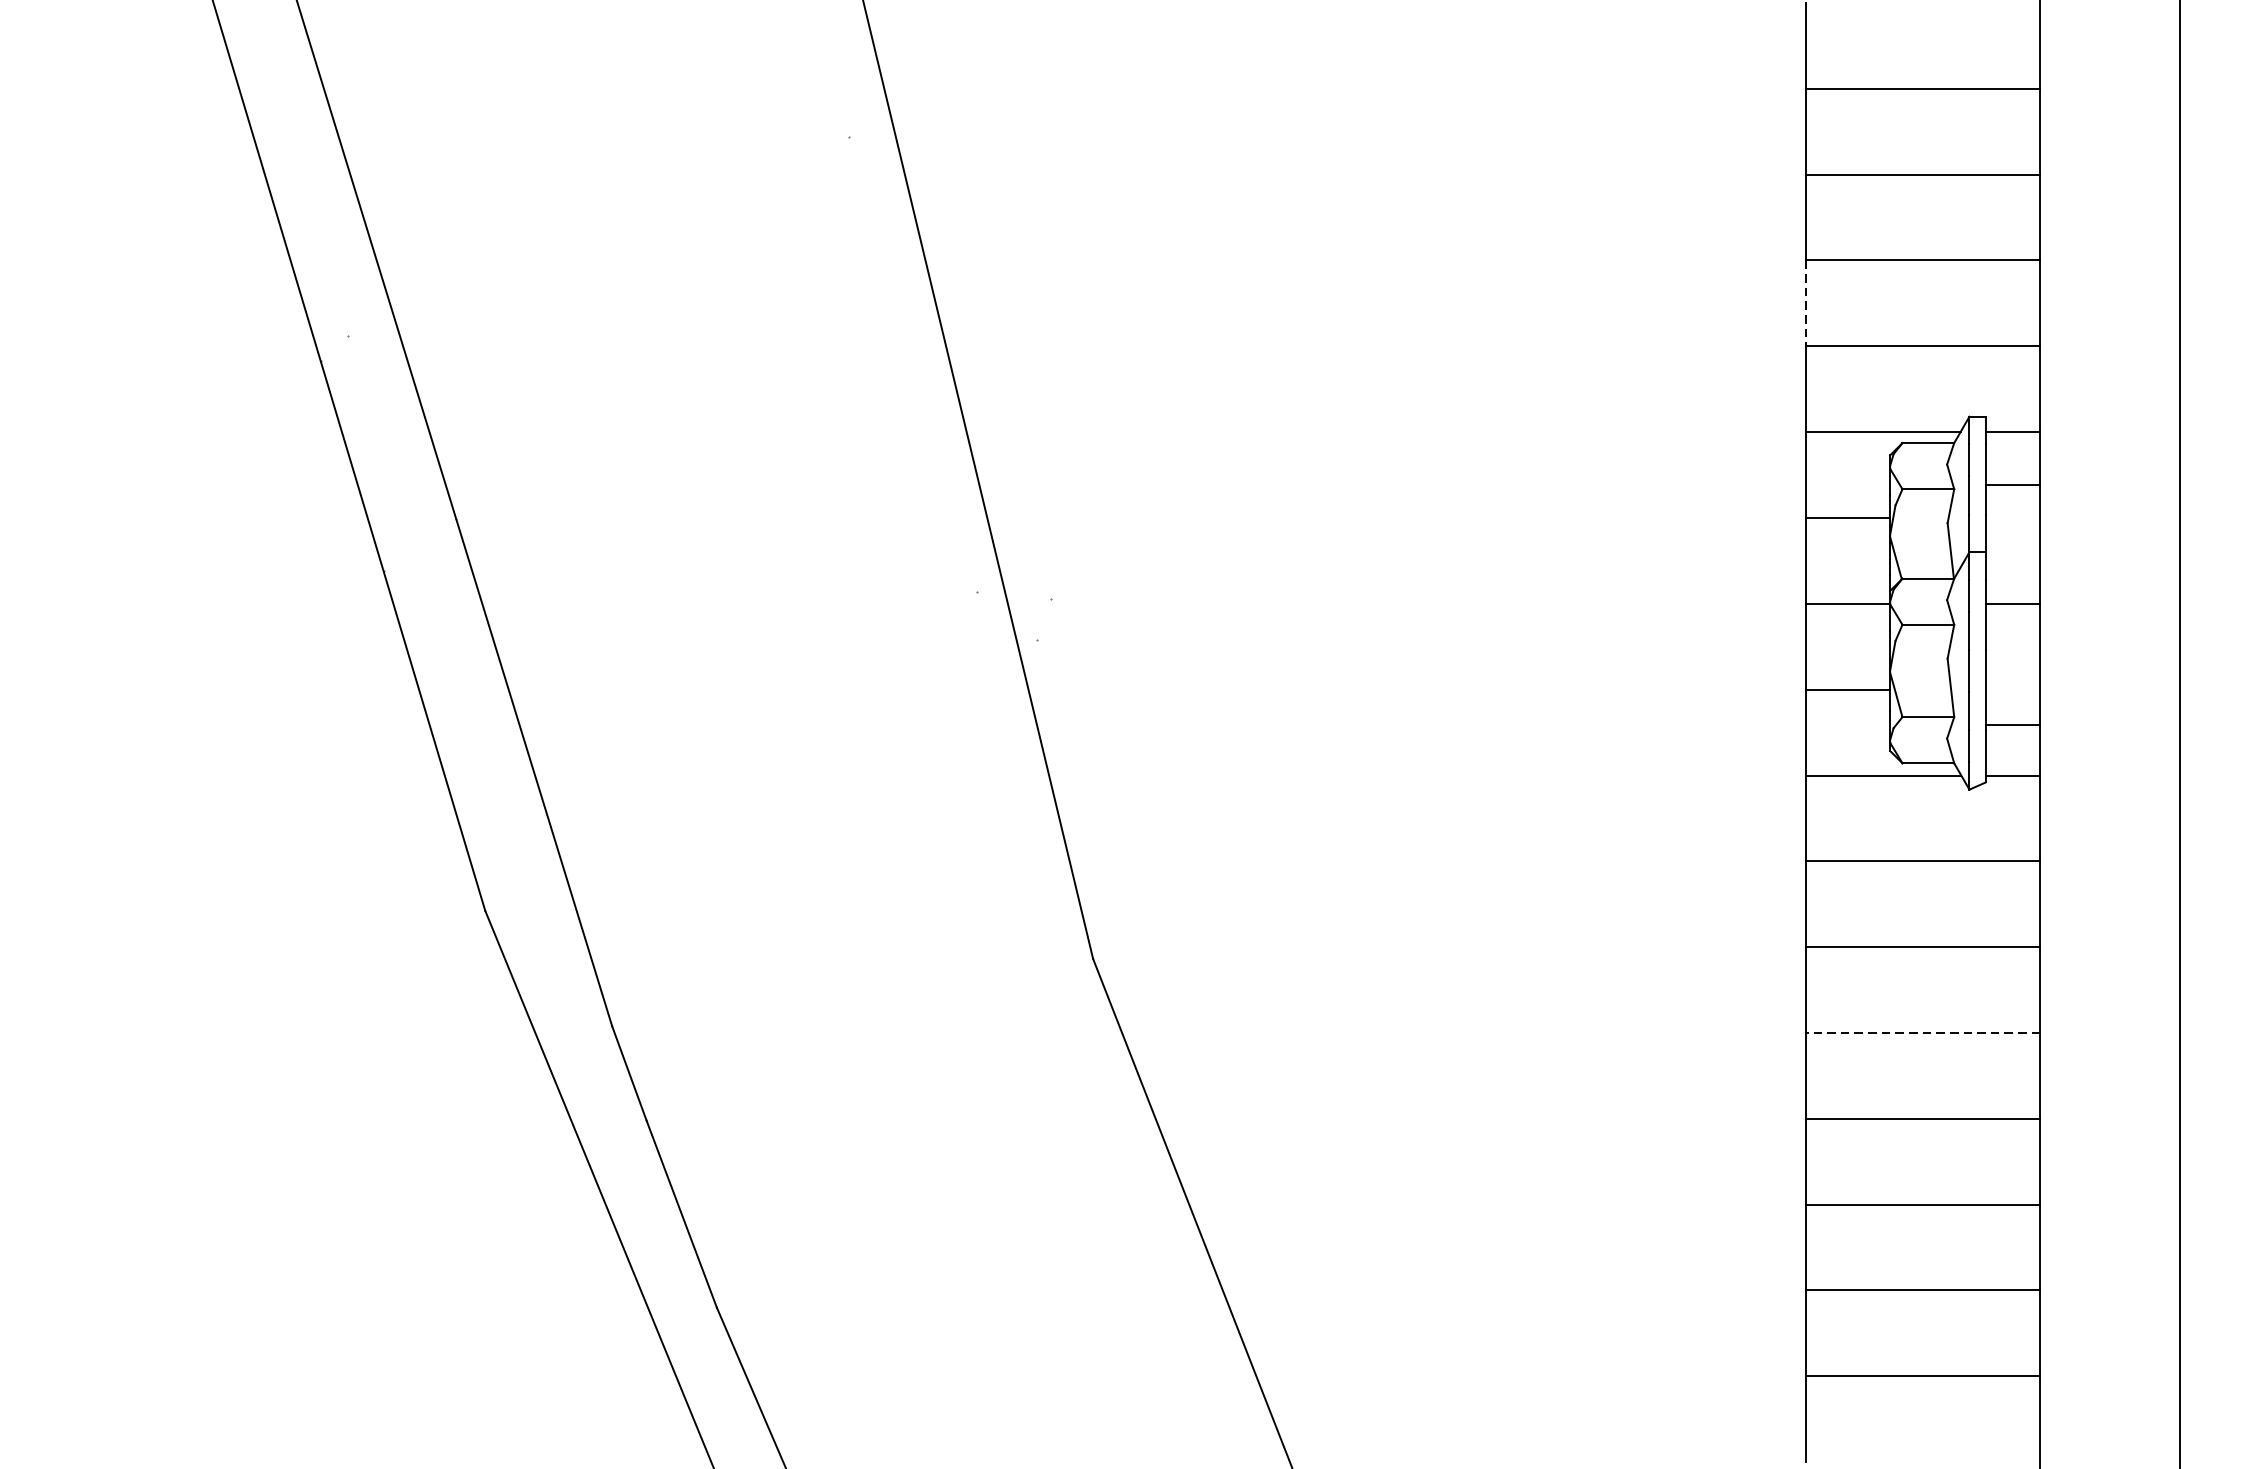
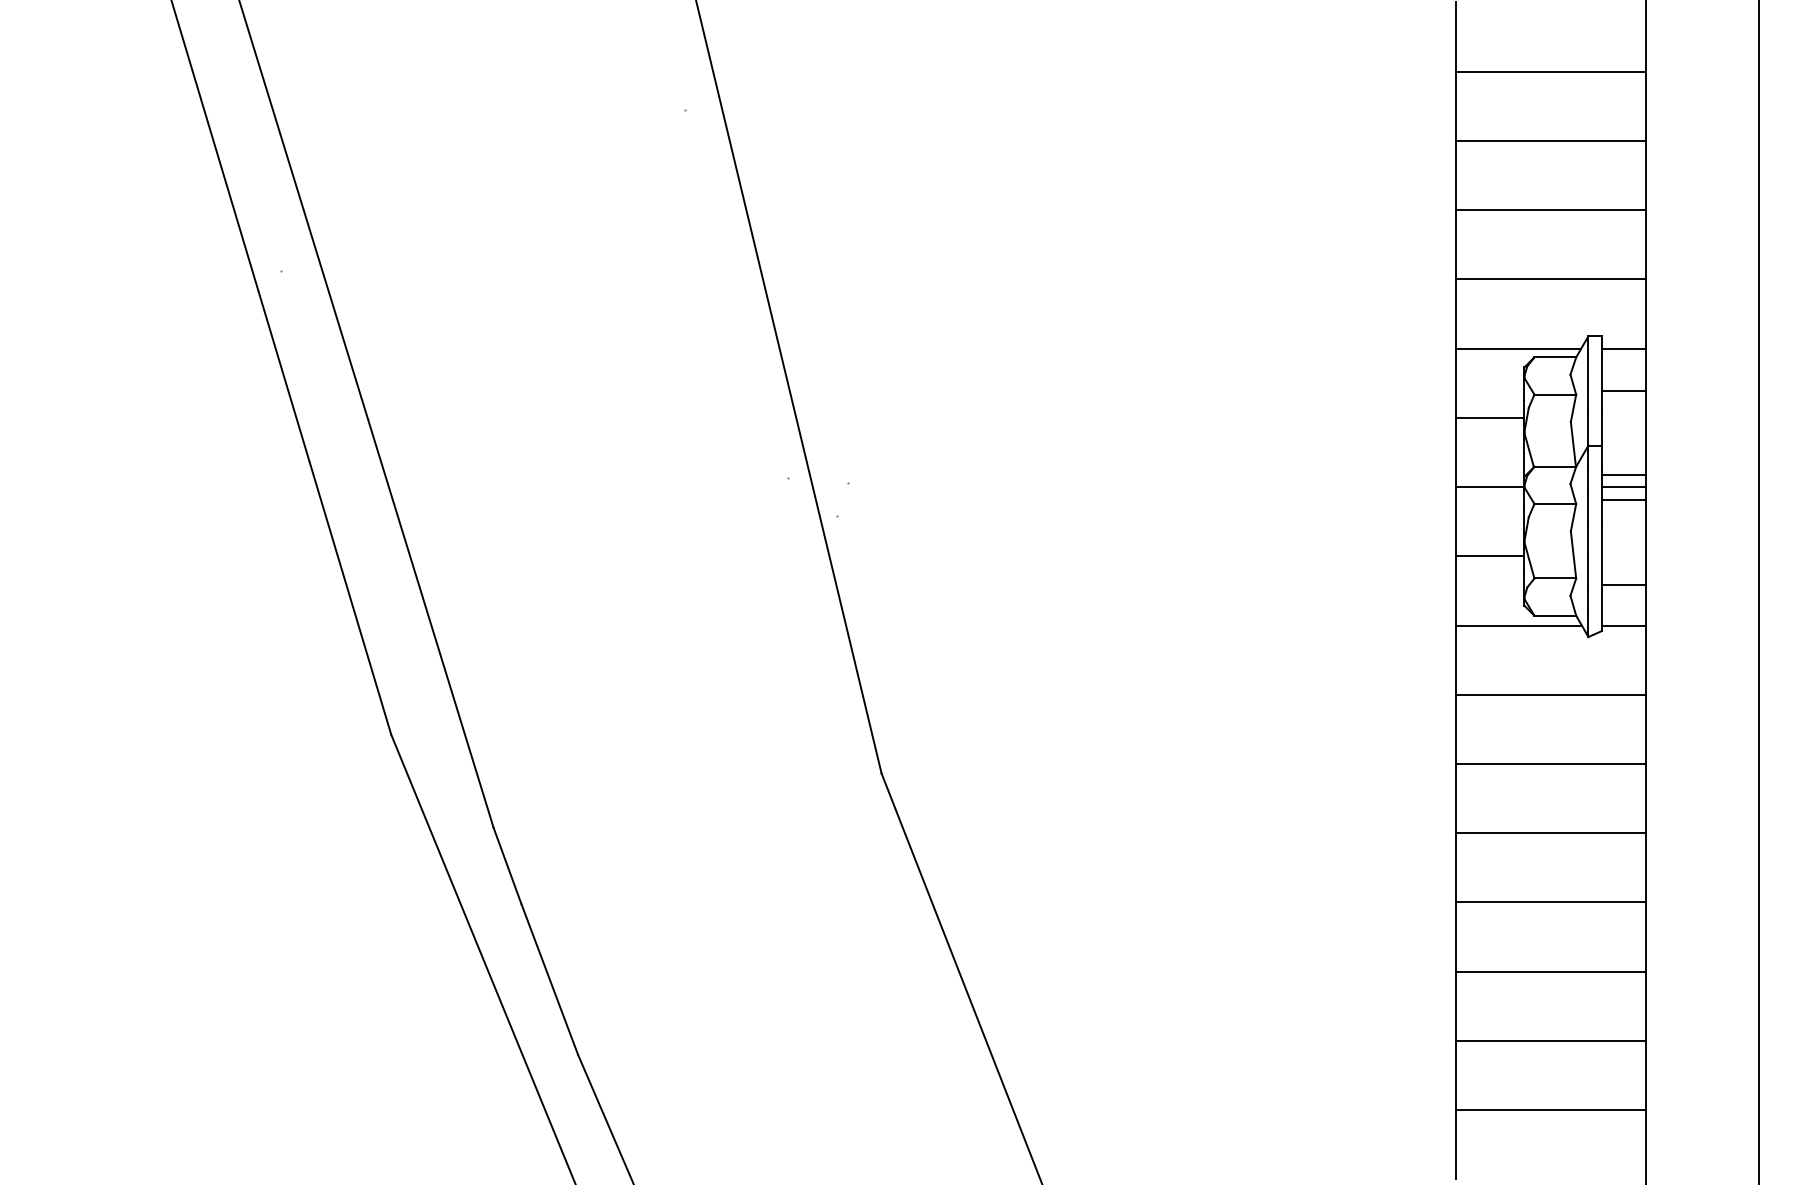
line: (1805, 303) -> (1456, 244), dashed -> solid
line: (2012, 589) -> (1623, 475), added
line: (2012, 620) -> (1623, 500), added
line: (1923, 1033) -> (1551, 833), dashed -> solid

